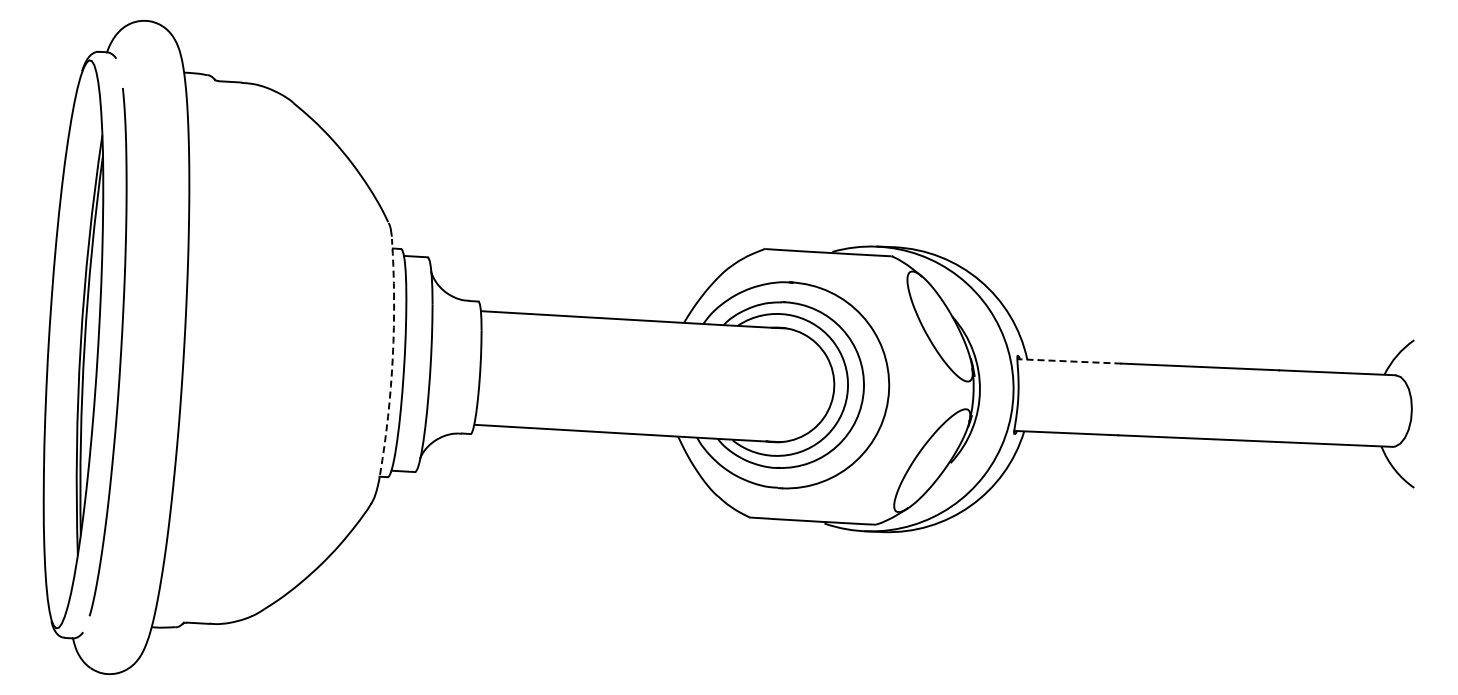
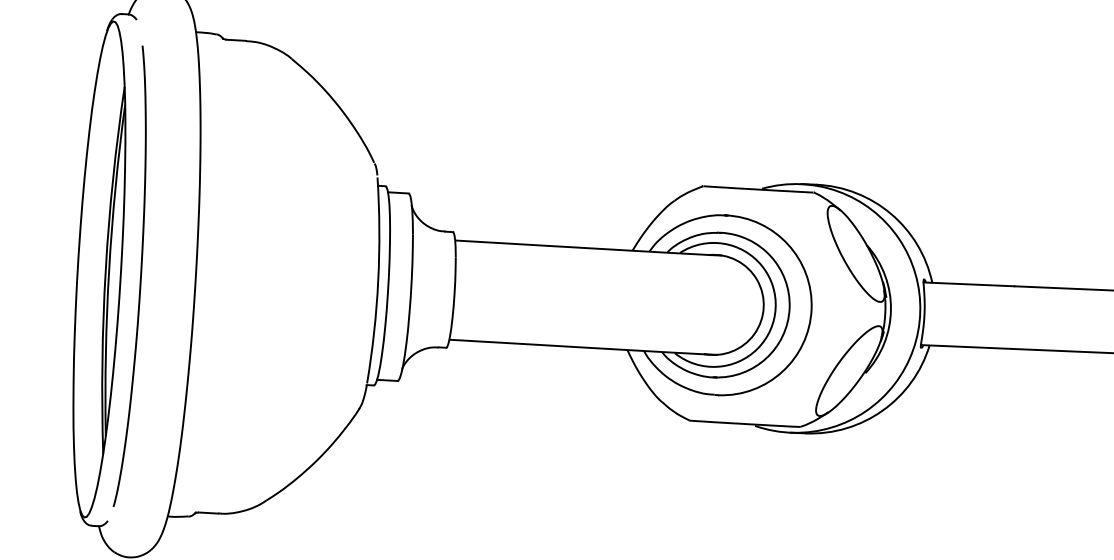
arc: (392, 357) -> (377, 280), dashed -> solid
line: (1068, 361) -> (968, 284), dashed -> solid

